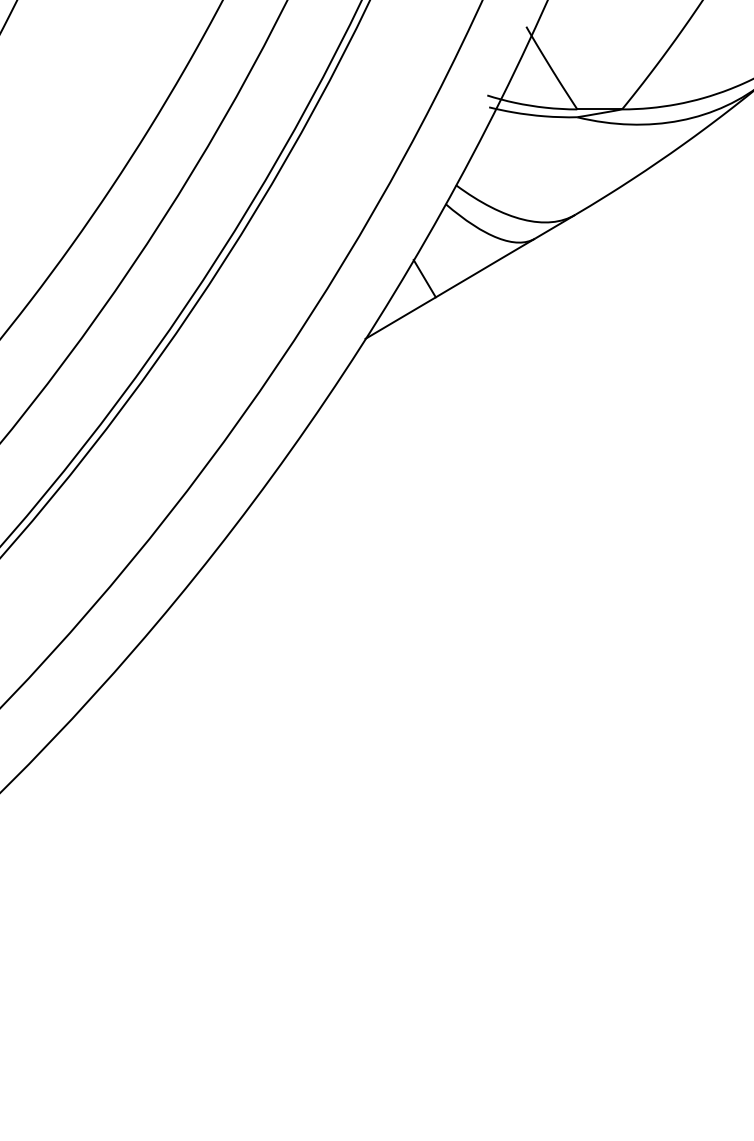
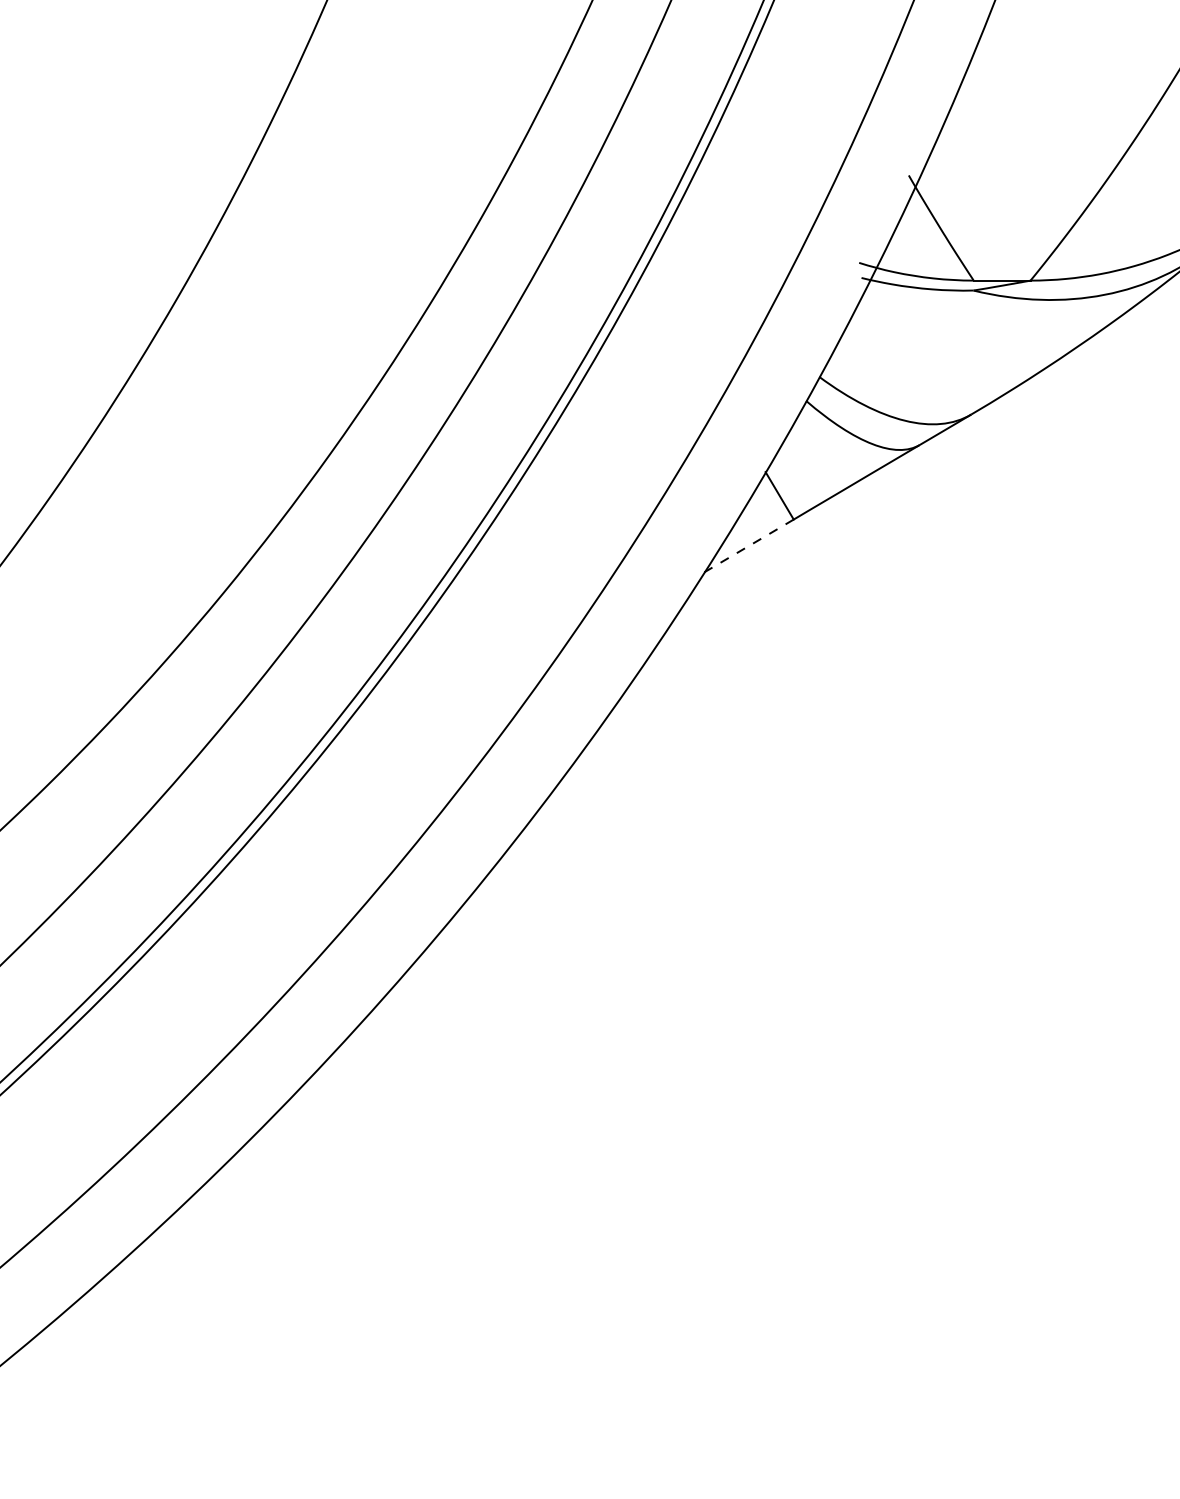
line: (401, 317) -> (749, 545), solid -> dashed

